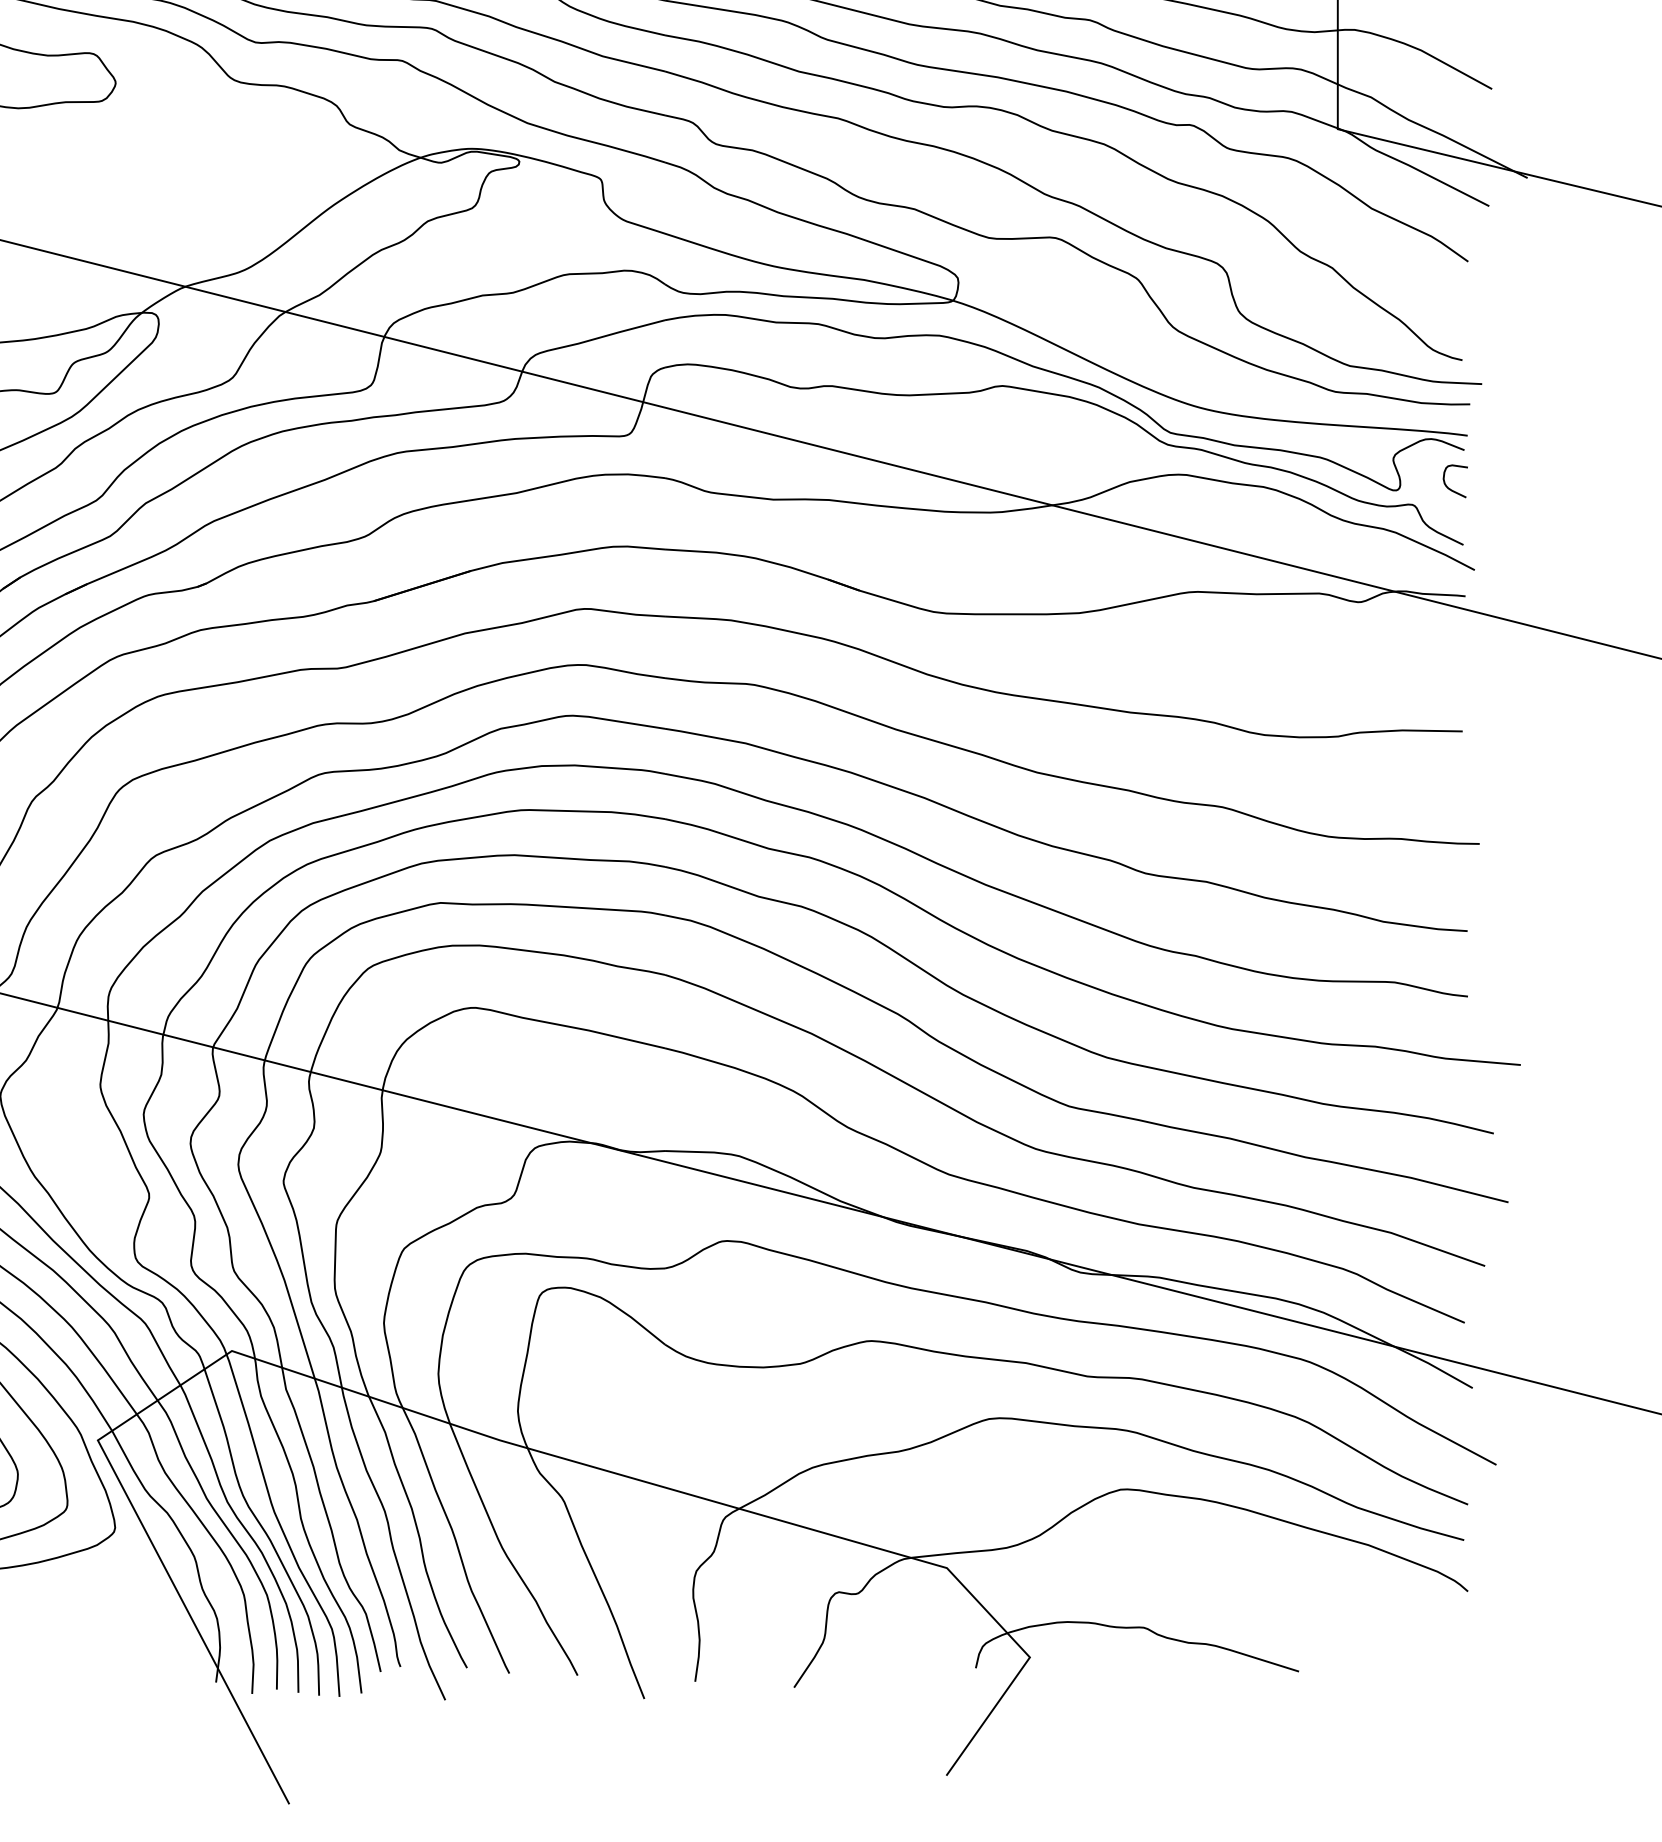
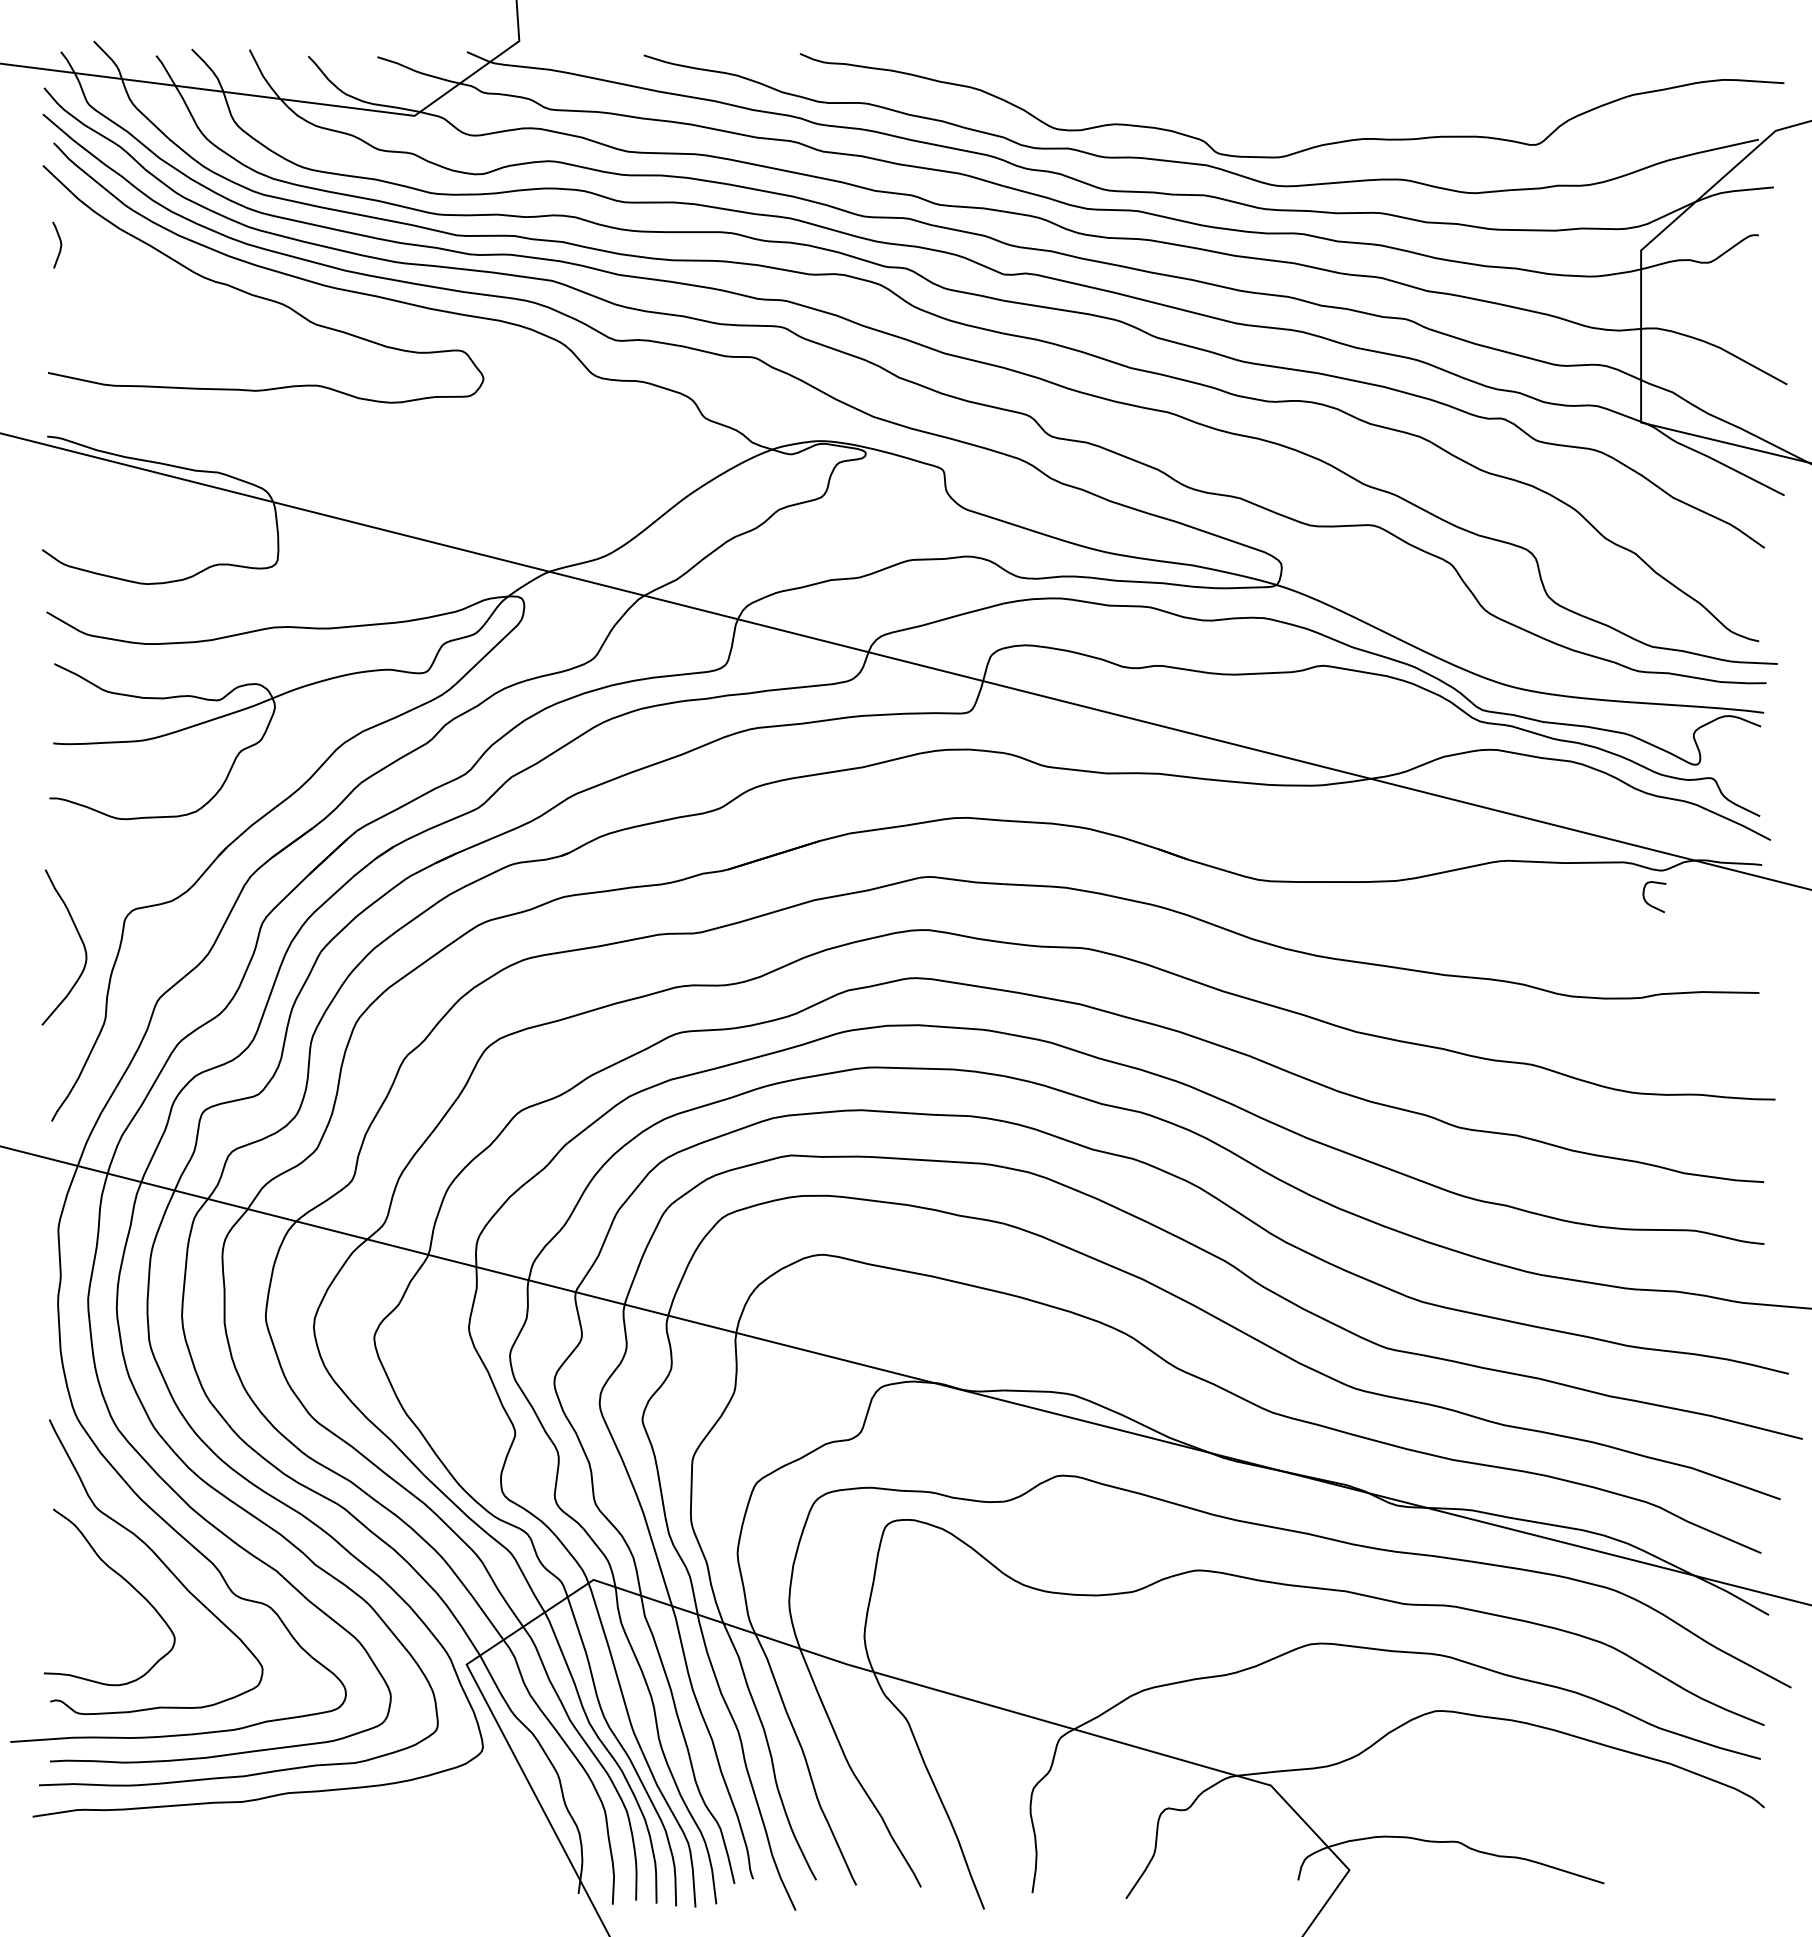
curve: (1450, 488) -> (1649, 903), moved

